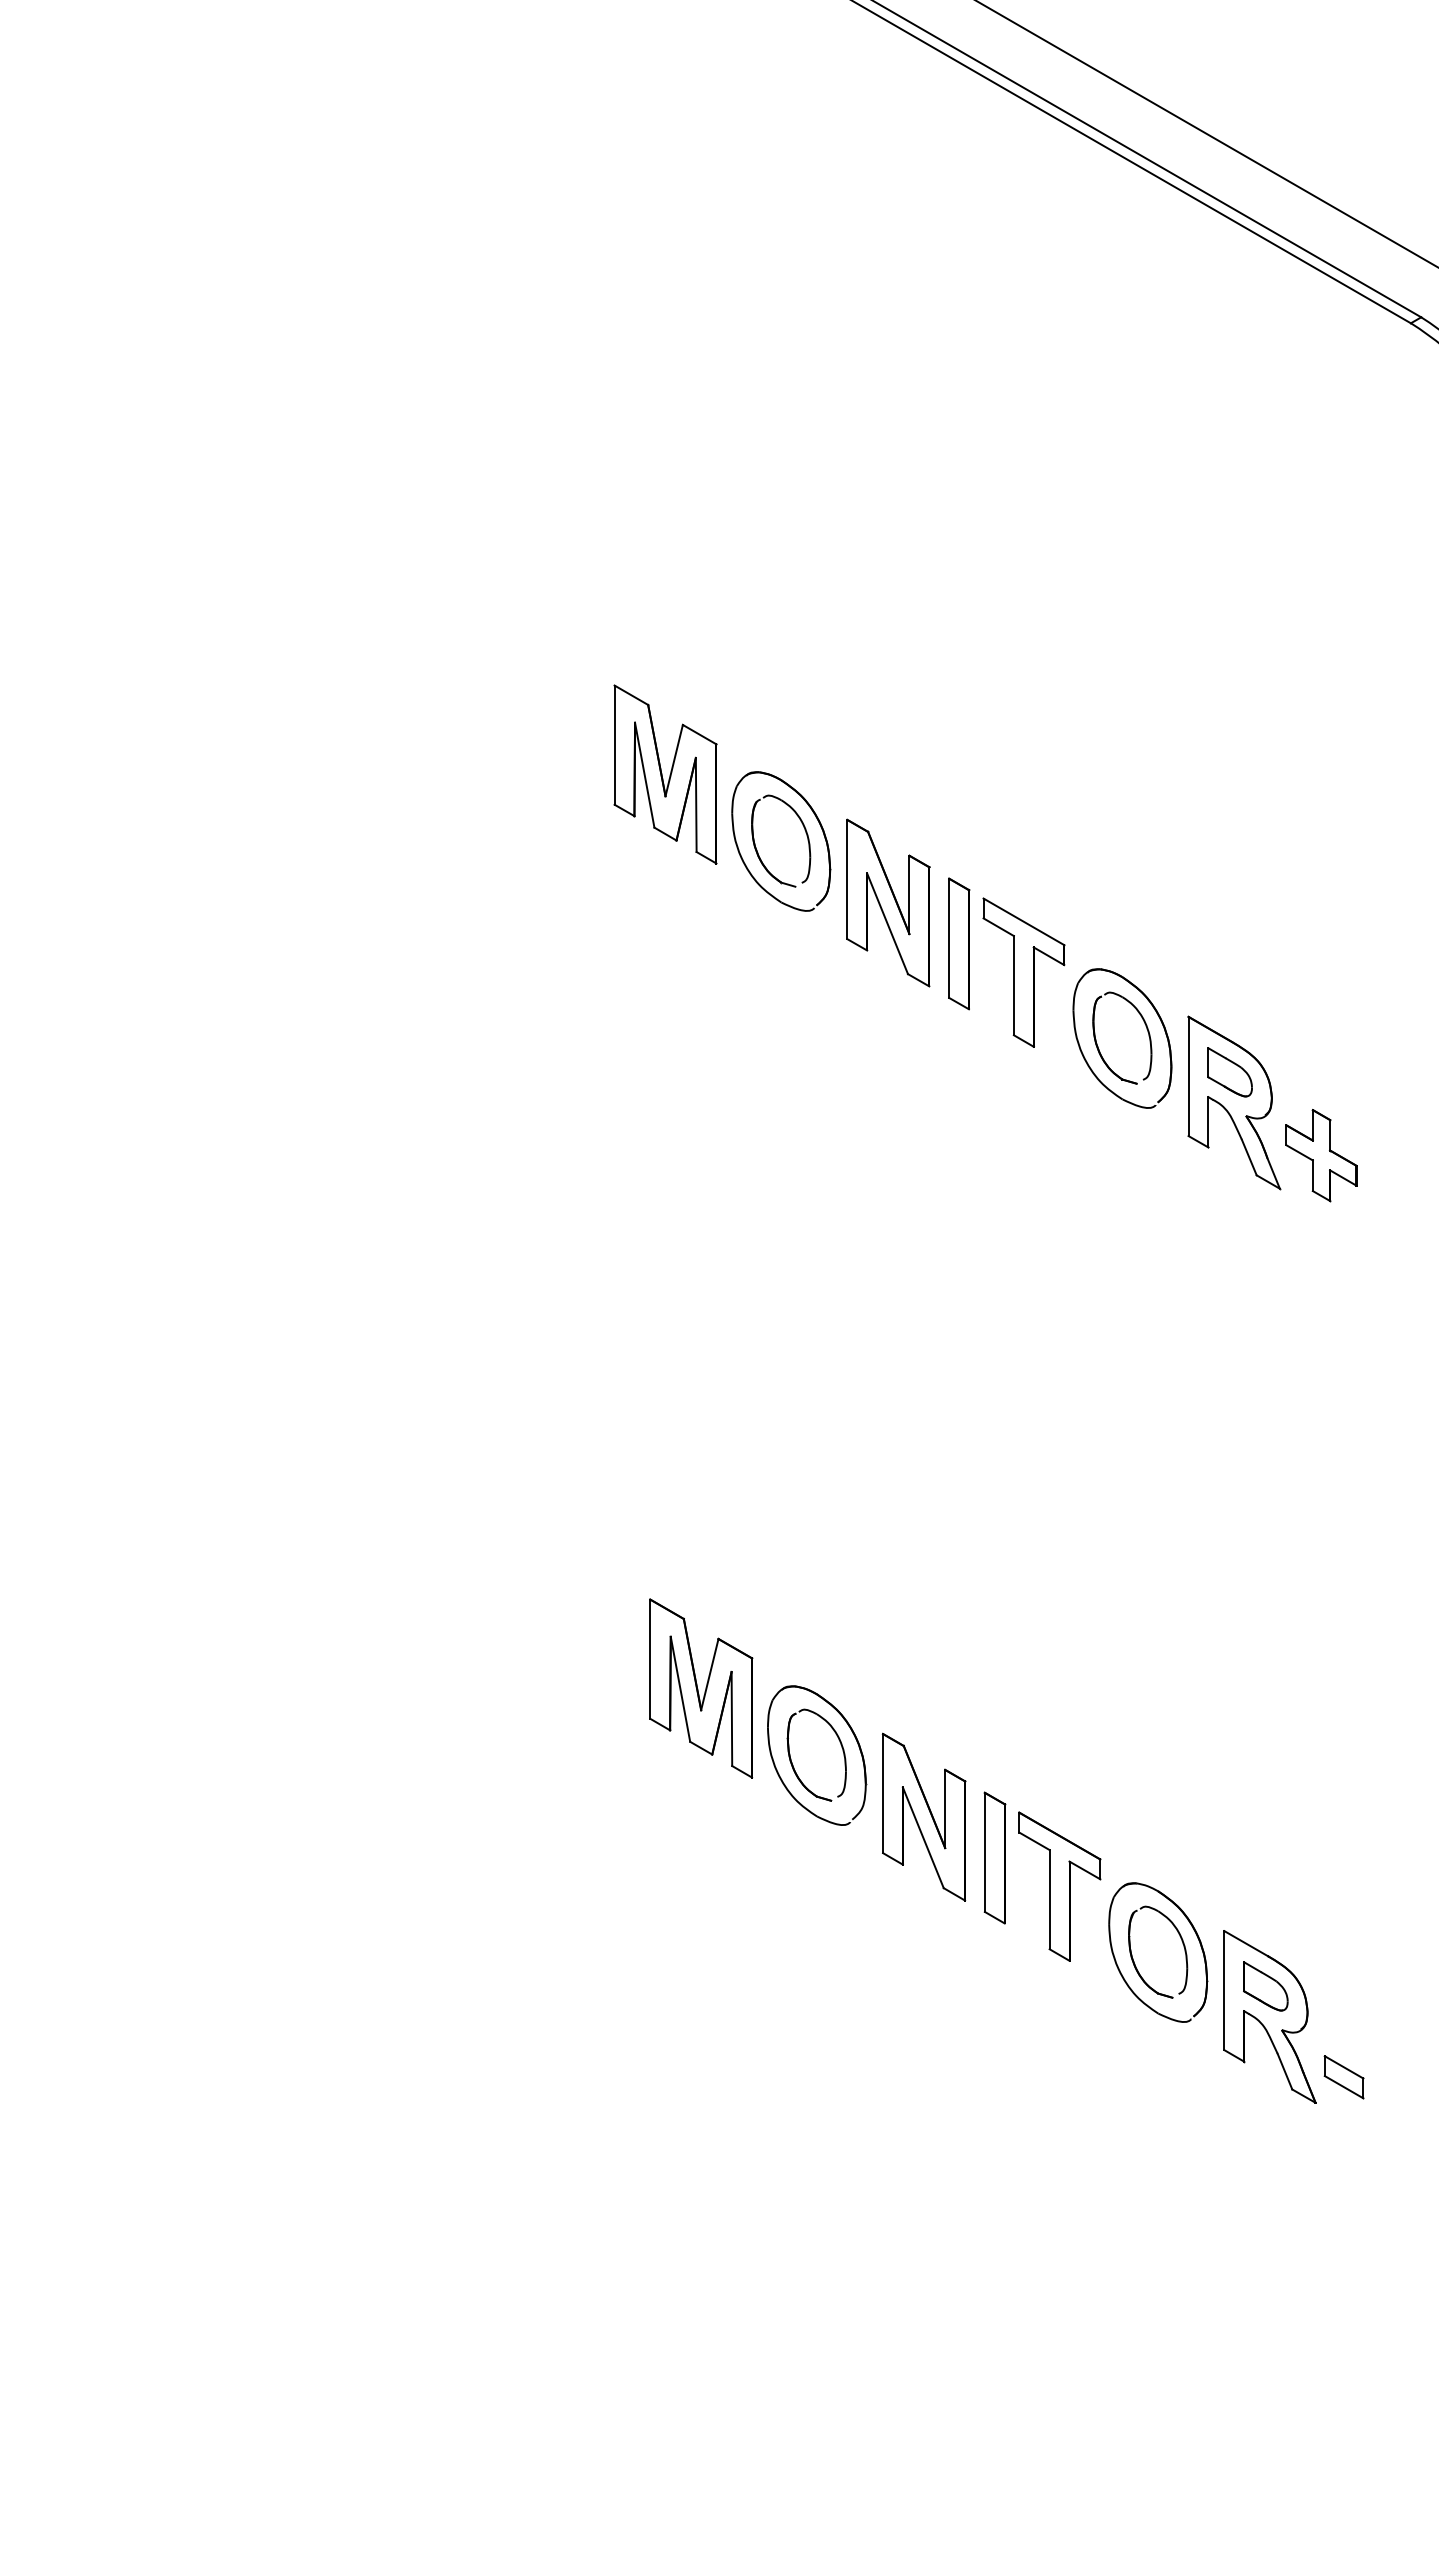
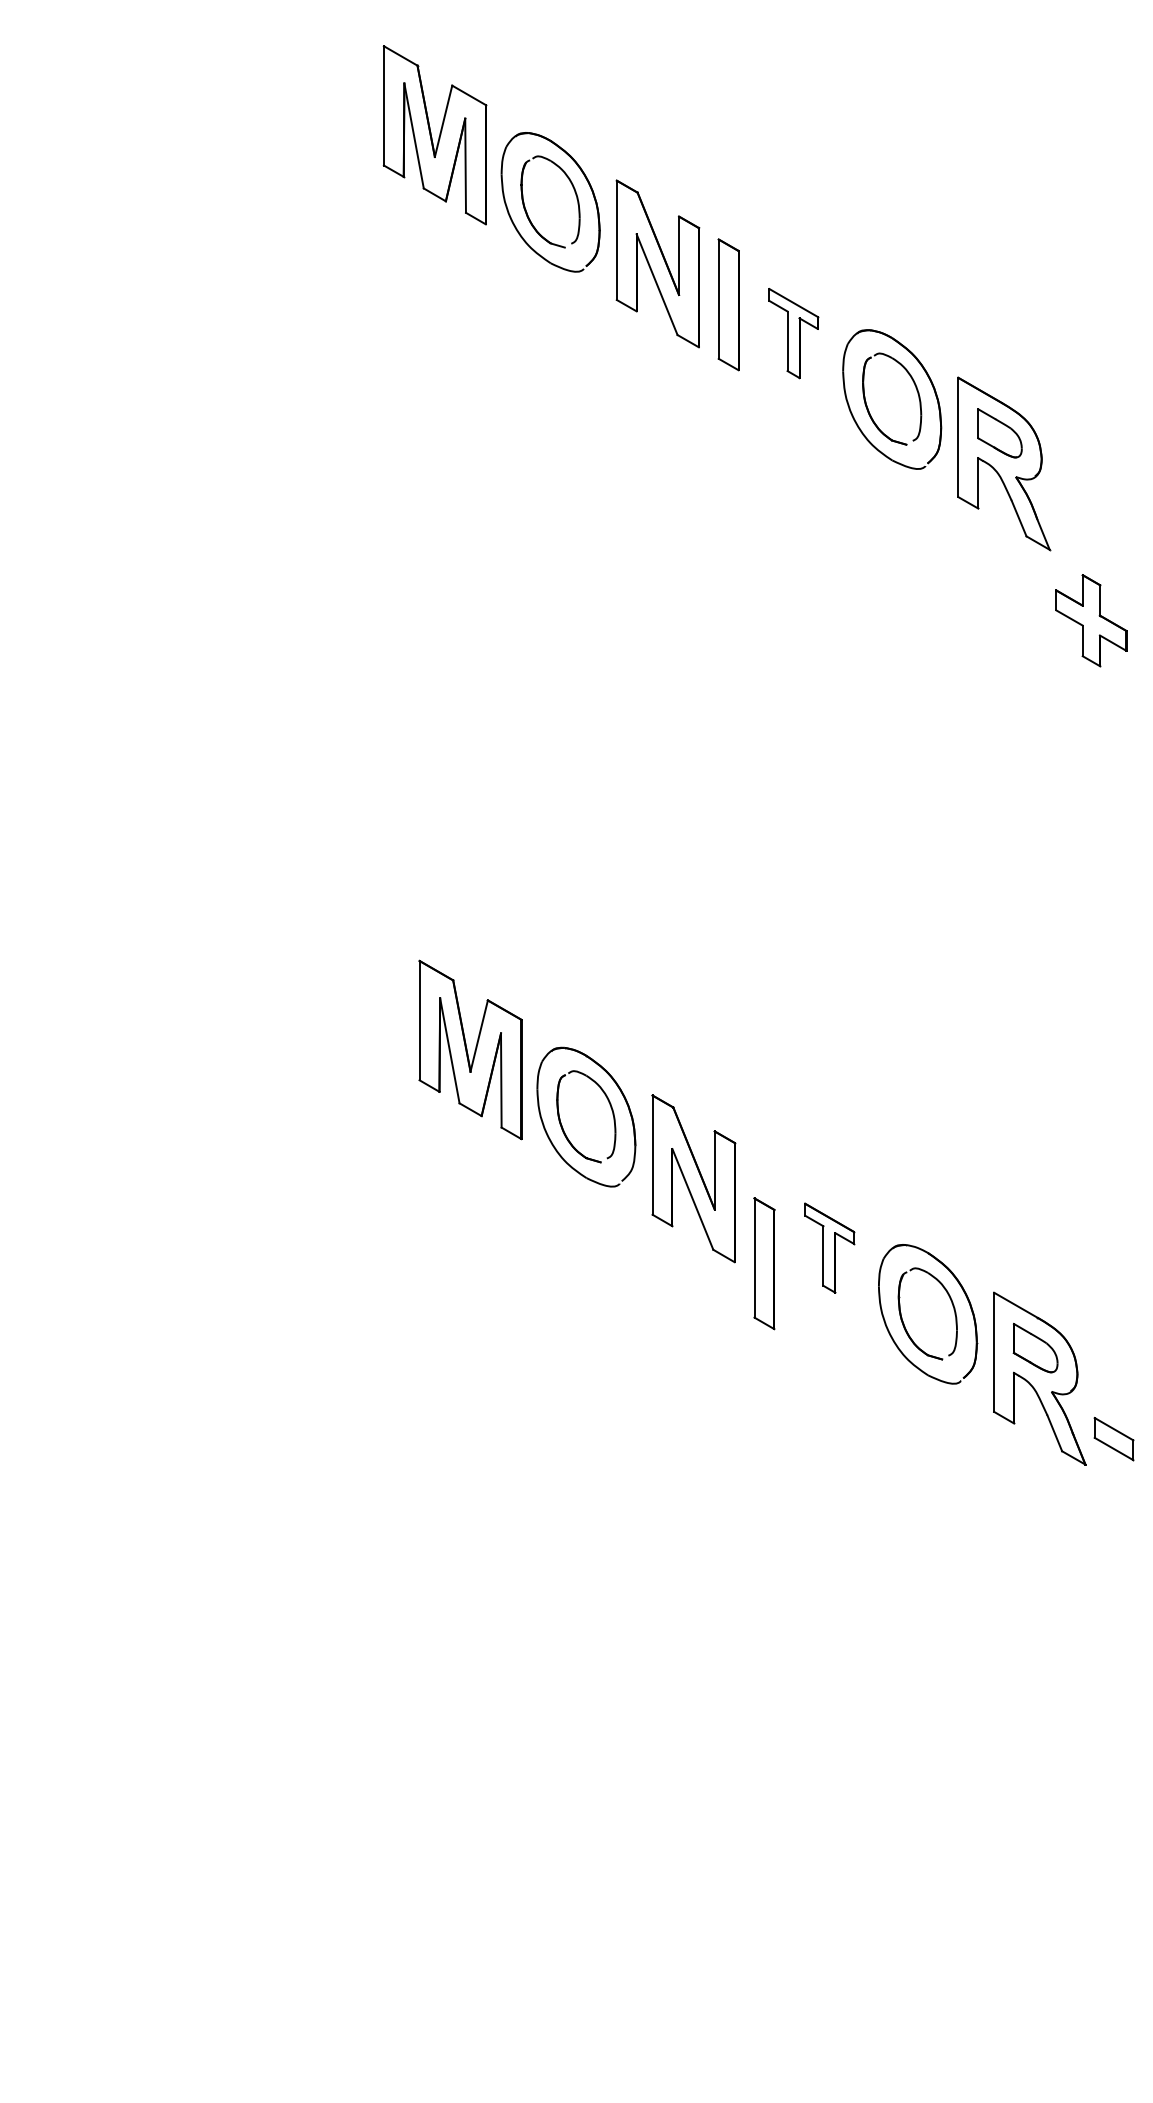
part: (1023, 972) -> (793, 333), size x0.6
part: (1321, 1155) -> (1091, 620), moved
part: (994, 1857) -> (764, 1263), moved
part: (1059, 1886) -> (829, 1248), size x0.6

